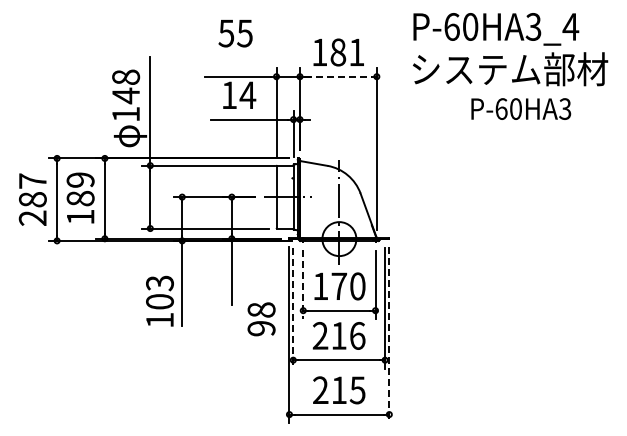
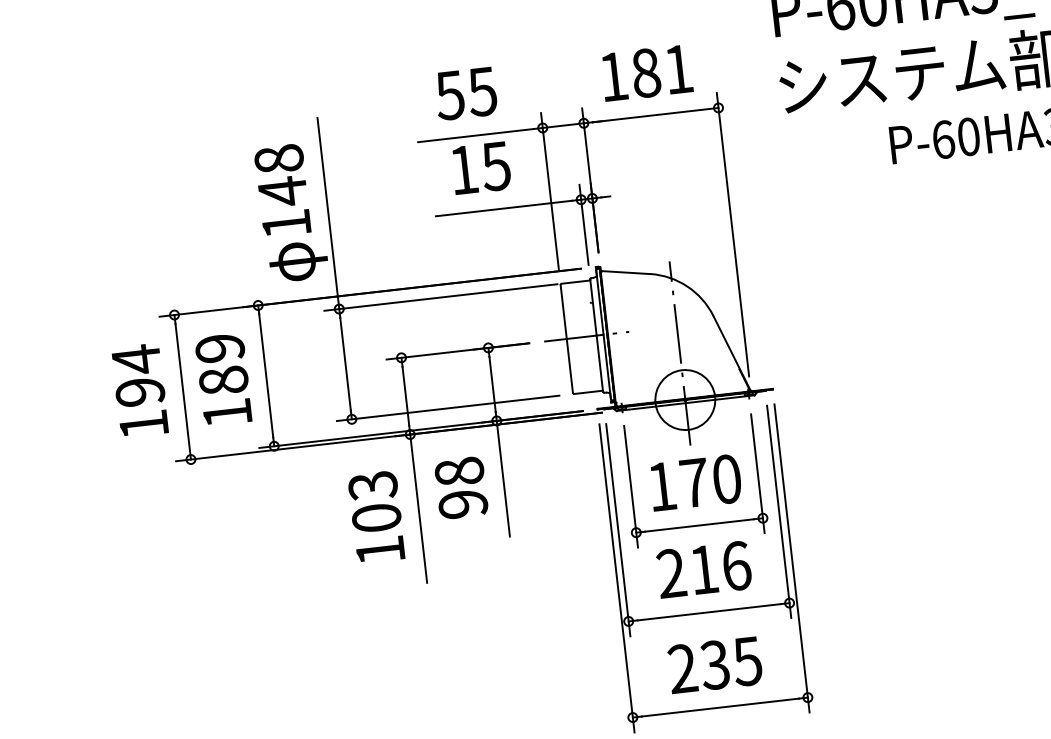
text: (235, 33) -> (465, 93), moved
line: (338, 76) -> (651, 115), dashed -> solid
text: (247, 95) -> (495, 166), 14 -> 15
text: (32, 198) -> (139, 390), 287 -> 194
line: (303, 284) -> (631, 486), dashed -> solid
text: (159, 300) -> (375, 515), moved
line: (293, 308) -> (618, 530), dashed -> solid
text: (261, 319) -> (461, 488), moved
line: (389, 335) -> (792, 558), dashed -> solid
text: (338, 390) -> (713, 665), 215 -> 235

